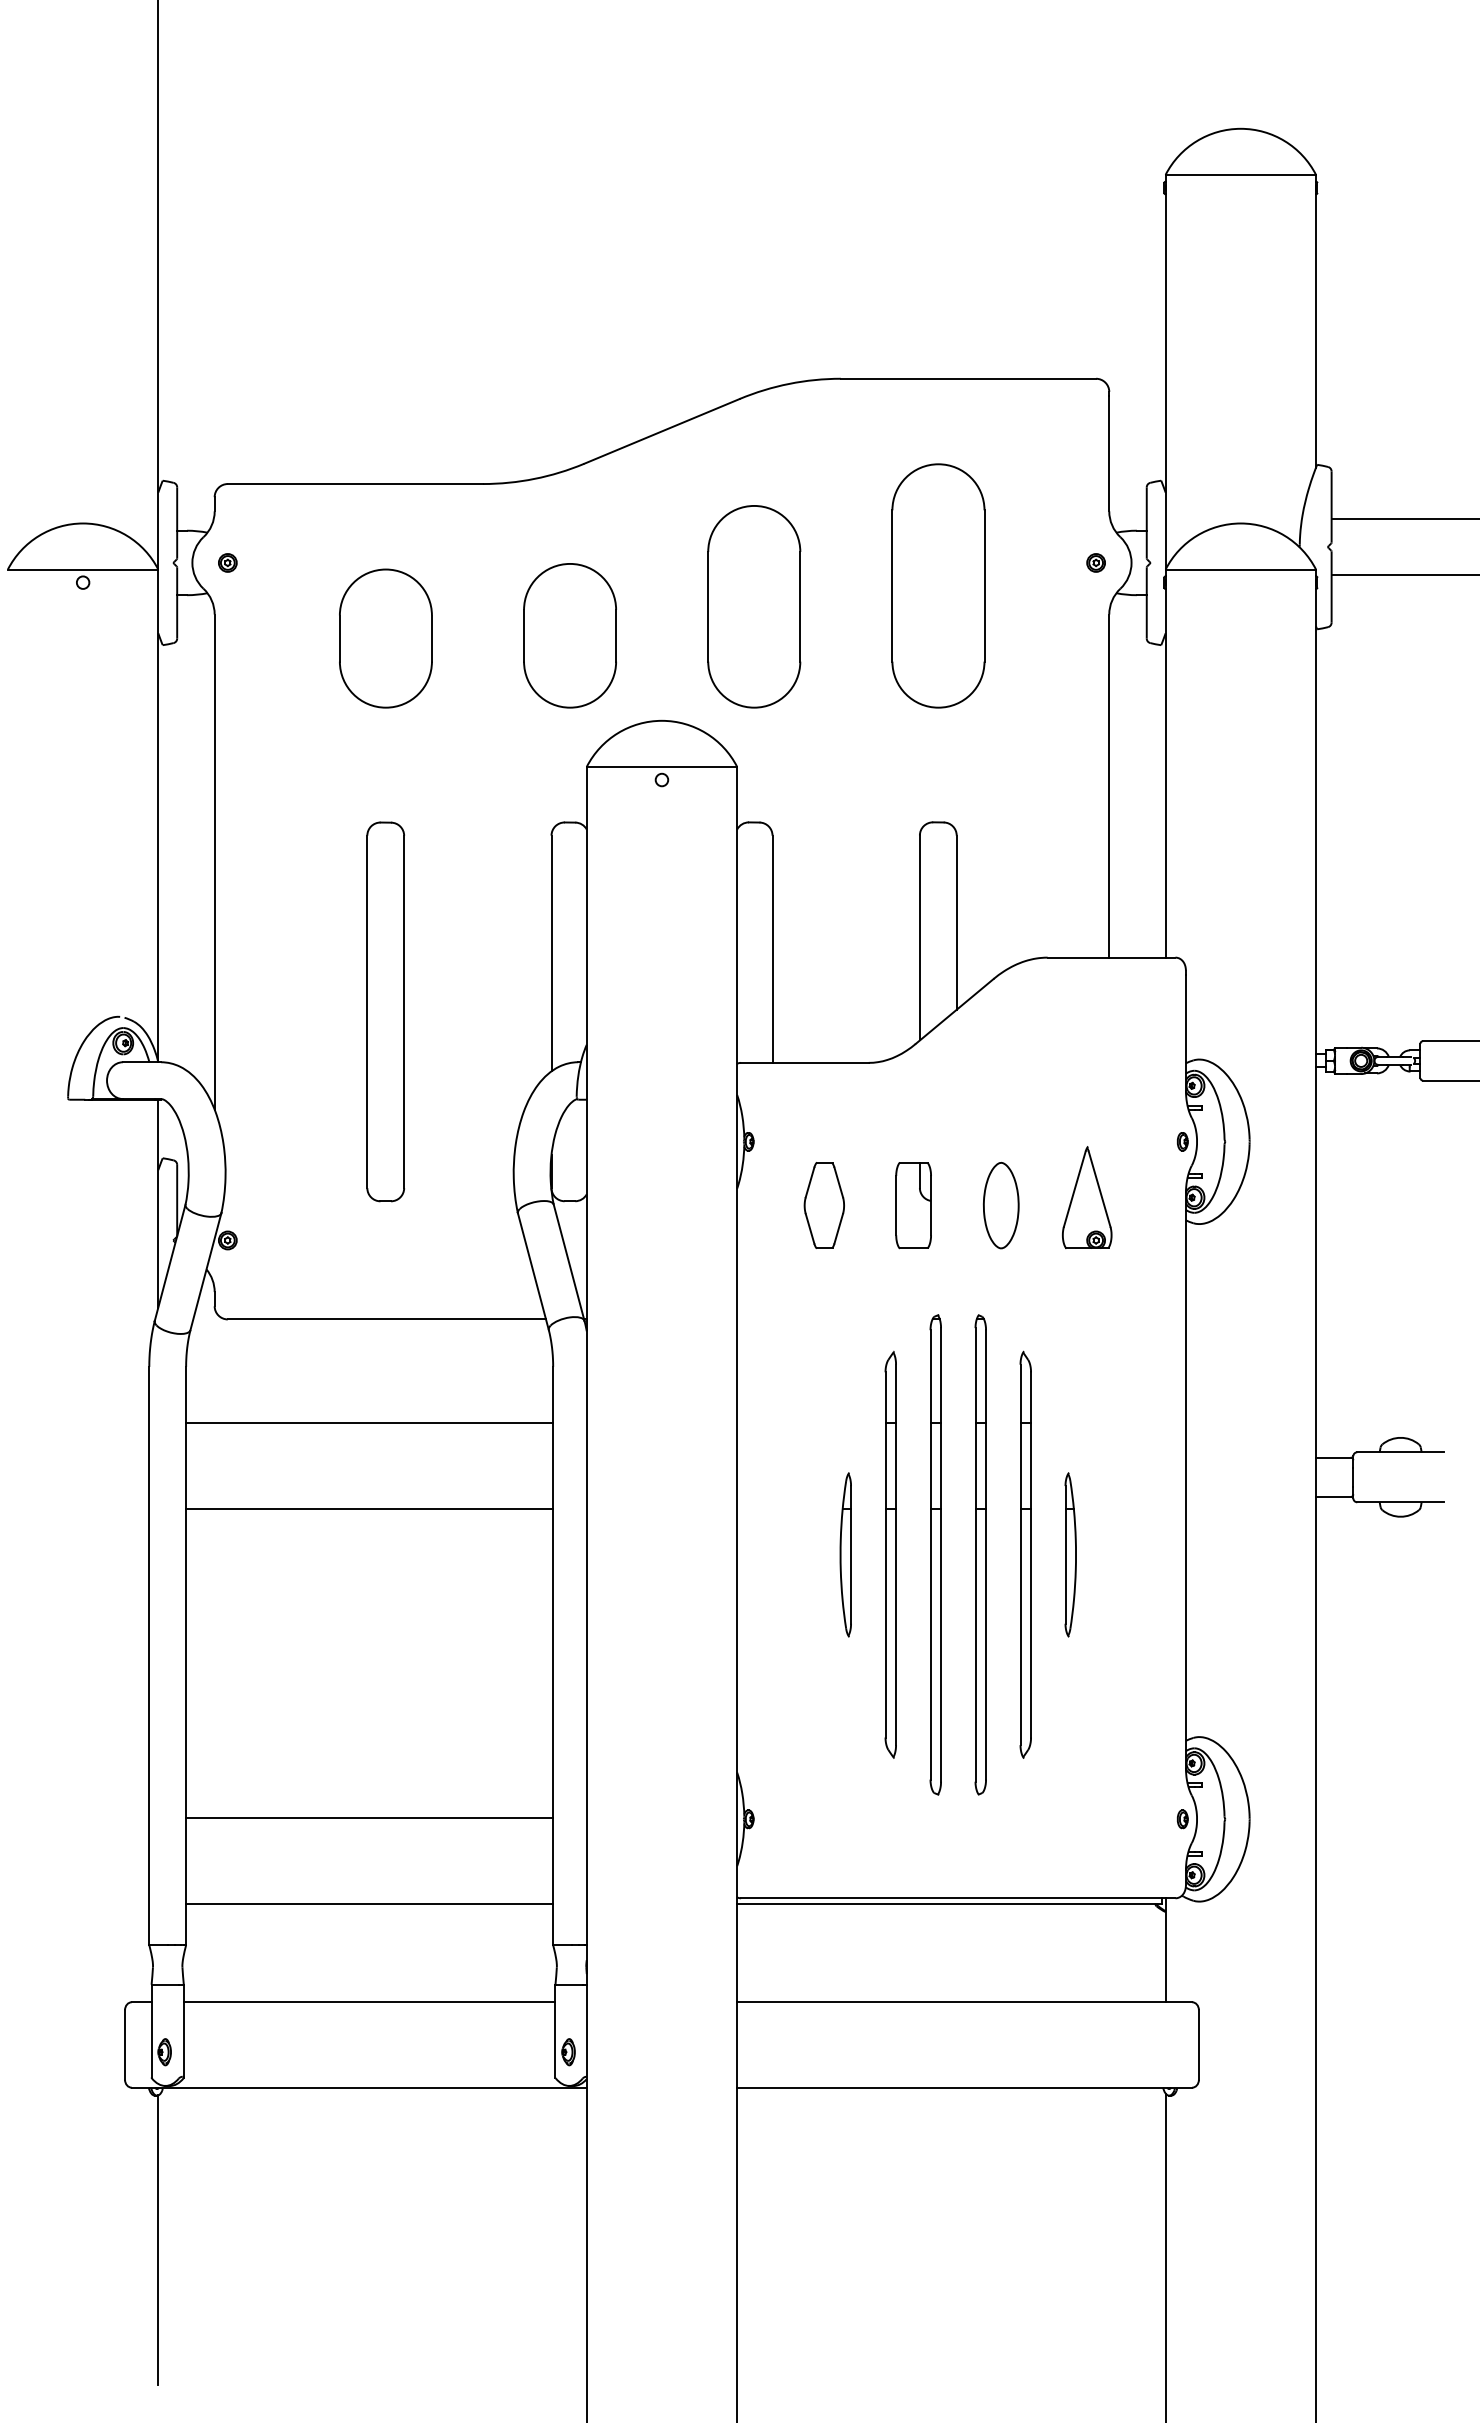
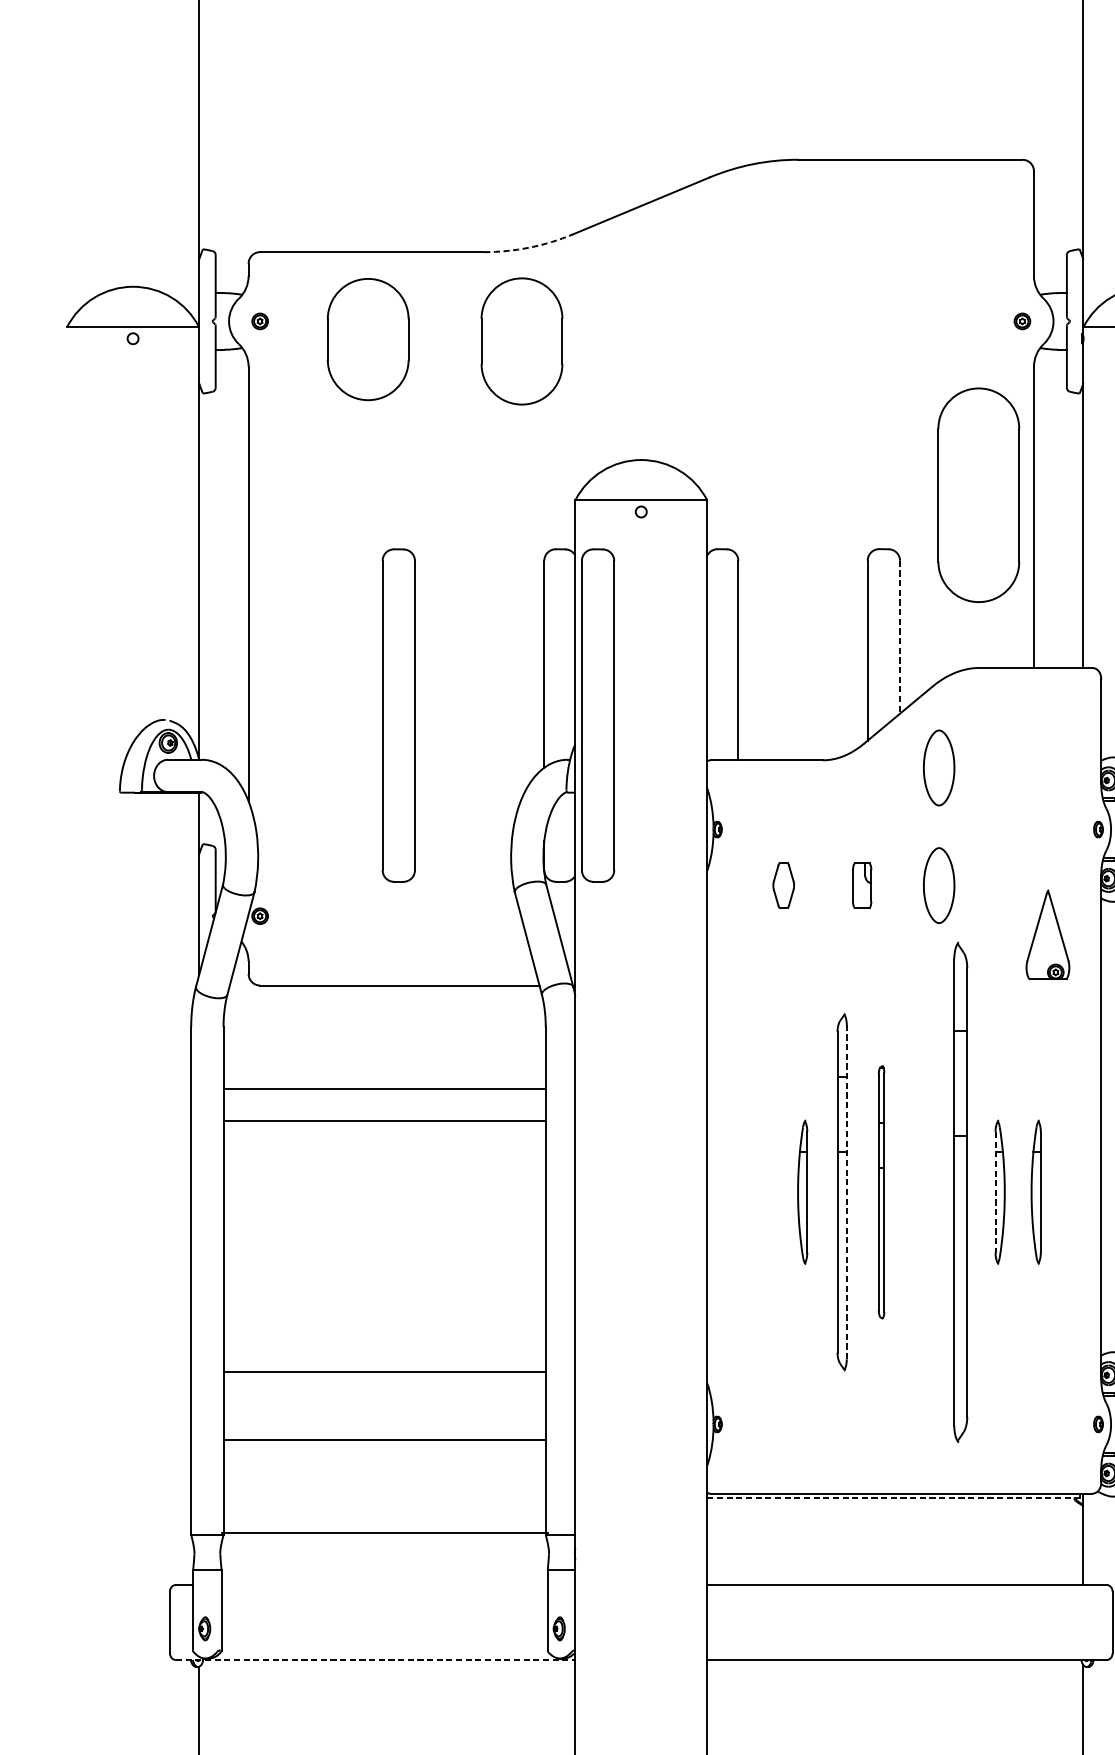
arc: (534, 478) -> (529, 247), solid -> dashed
part: (938, 585) -> (978, 494), moved
part: (754, 606) -> (722, 359), removed
part: (569, 635) -> (521, 341), moved
part: (385, 638) -> (367, 339), moved
line: (956, 923) -> (899, 637), solid -> dashed
part: (612, 1011) -> (597, 715), added
part: (1000, 1071) -> (938, 767), added
part: (1086, 1197) -> (1047, 934), moved
part: (823, 1205) -> (783, 885), size x0.6
part: (913, 1205) -> (862, 885), size x0.6
line: (369, 1423) -> (384, 1120), moved
line: (369, 1508) -> (384, 1088), moved
line: (896, 1554) -> (847, 1191), solid -> dashed
part: (935, 1554) -> (881, 1191), size x0.6
part: (980, 1554) -> (920, 1191), removed
part: (1025, 1554) -> (960, 1191), size x1.4
line: (1065, 1554) -> (995, 1191), solid -> dashed
part: (1111, 1554) -> (1035, 1191), added
line: (369, 1818) -> (384, 1372), moved
line: (369, 1903) -> (384, 1440), moved
line: (950, 1903) -> (894, 1498), solid -> dashed
line: (369, 2002) -> (384, 1533), moved
line: (359, 2087) -> (375, 1659), solid -> dashed

